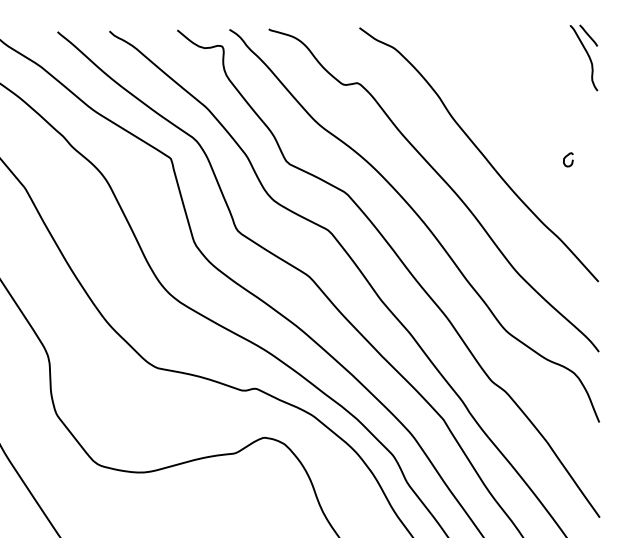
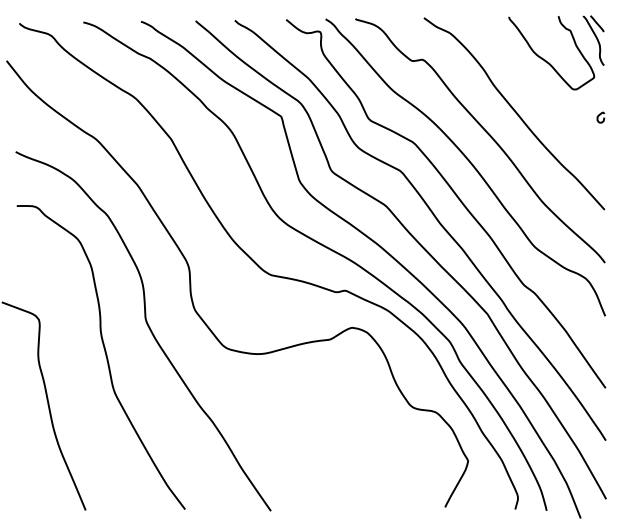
curve: (520, 82) -> (545, 59), added
curve: (566, 158) -> (599, 116), moved

